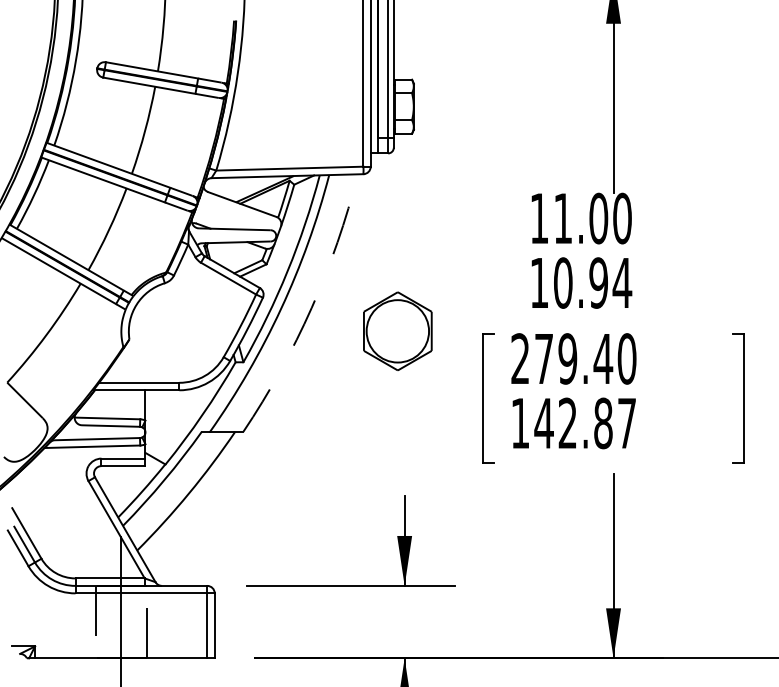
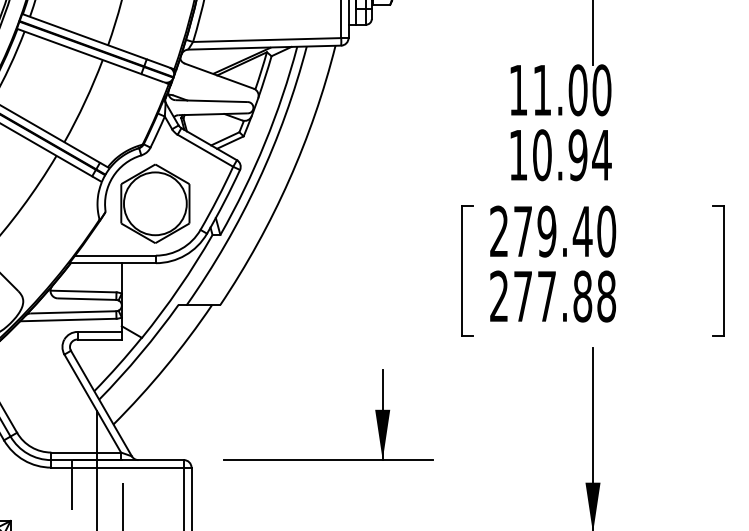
arc: (311, 308) -> (288, 180), dashed -> solid
part: (397, 330) -> (155, 202), moved
text: (573, 423) -> (552, 296), 142.87 -> 277.88

